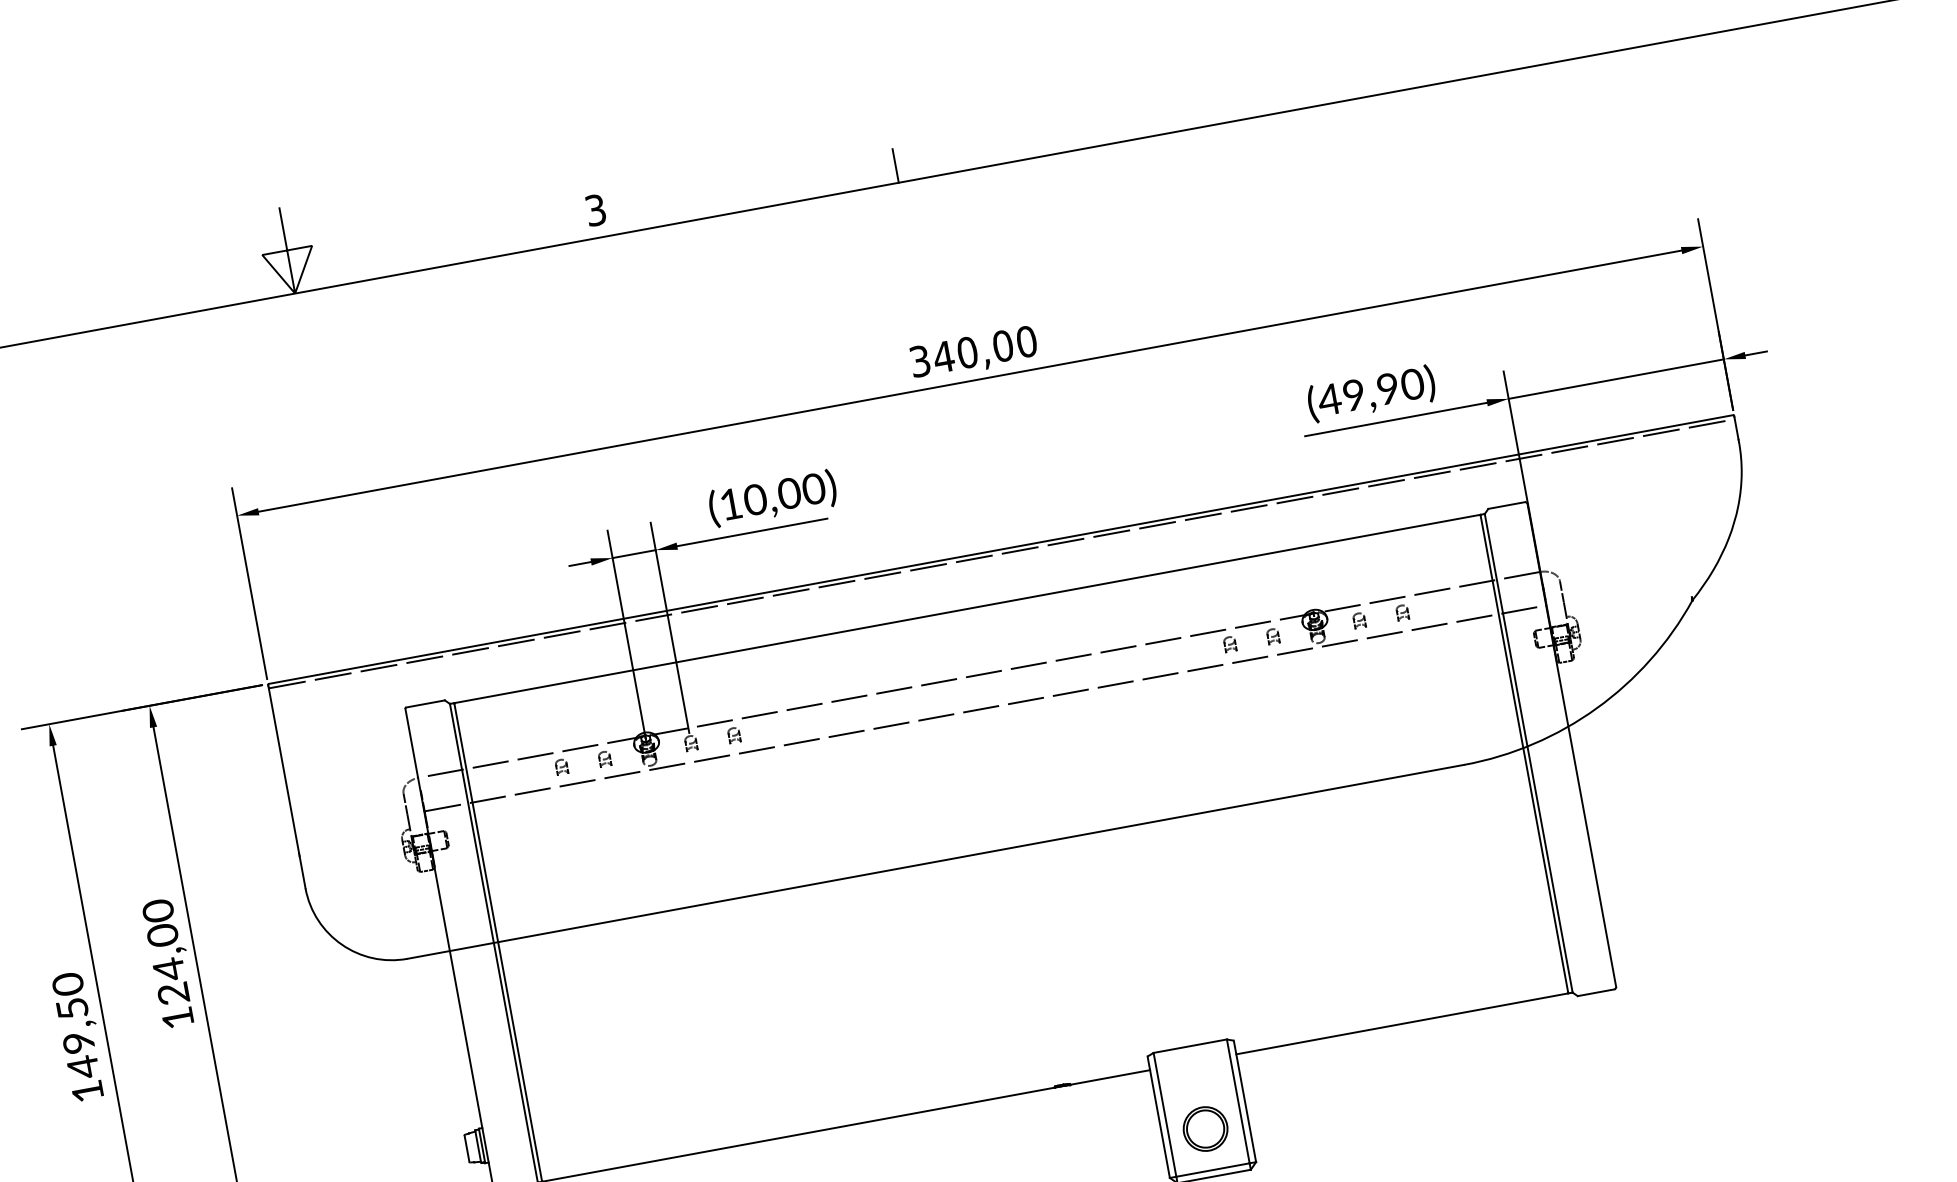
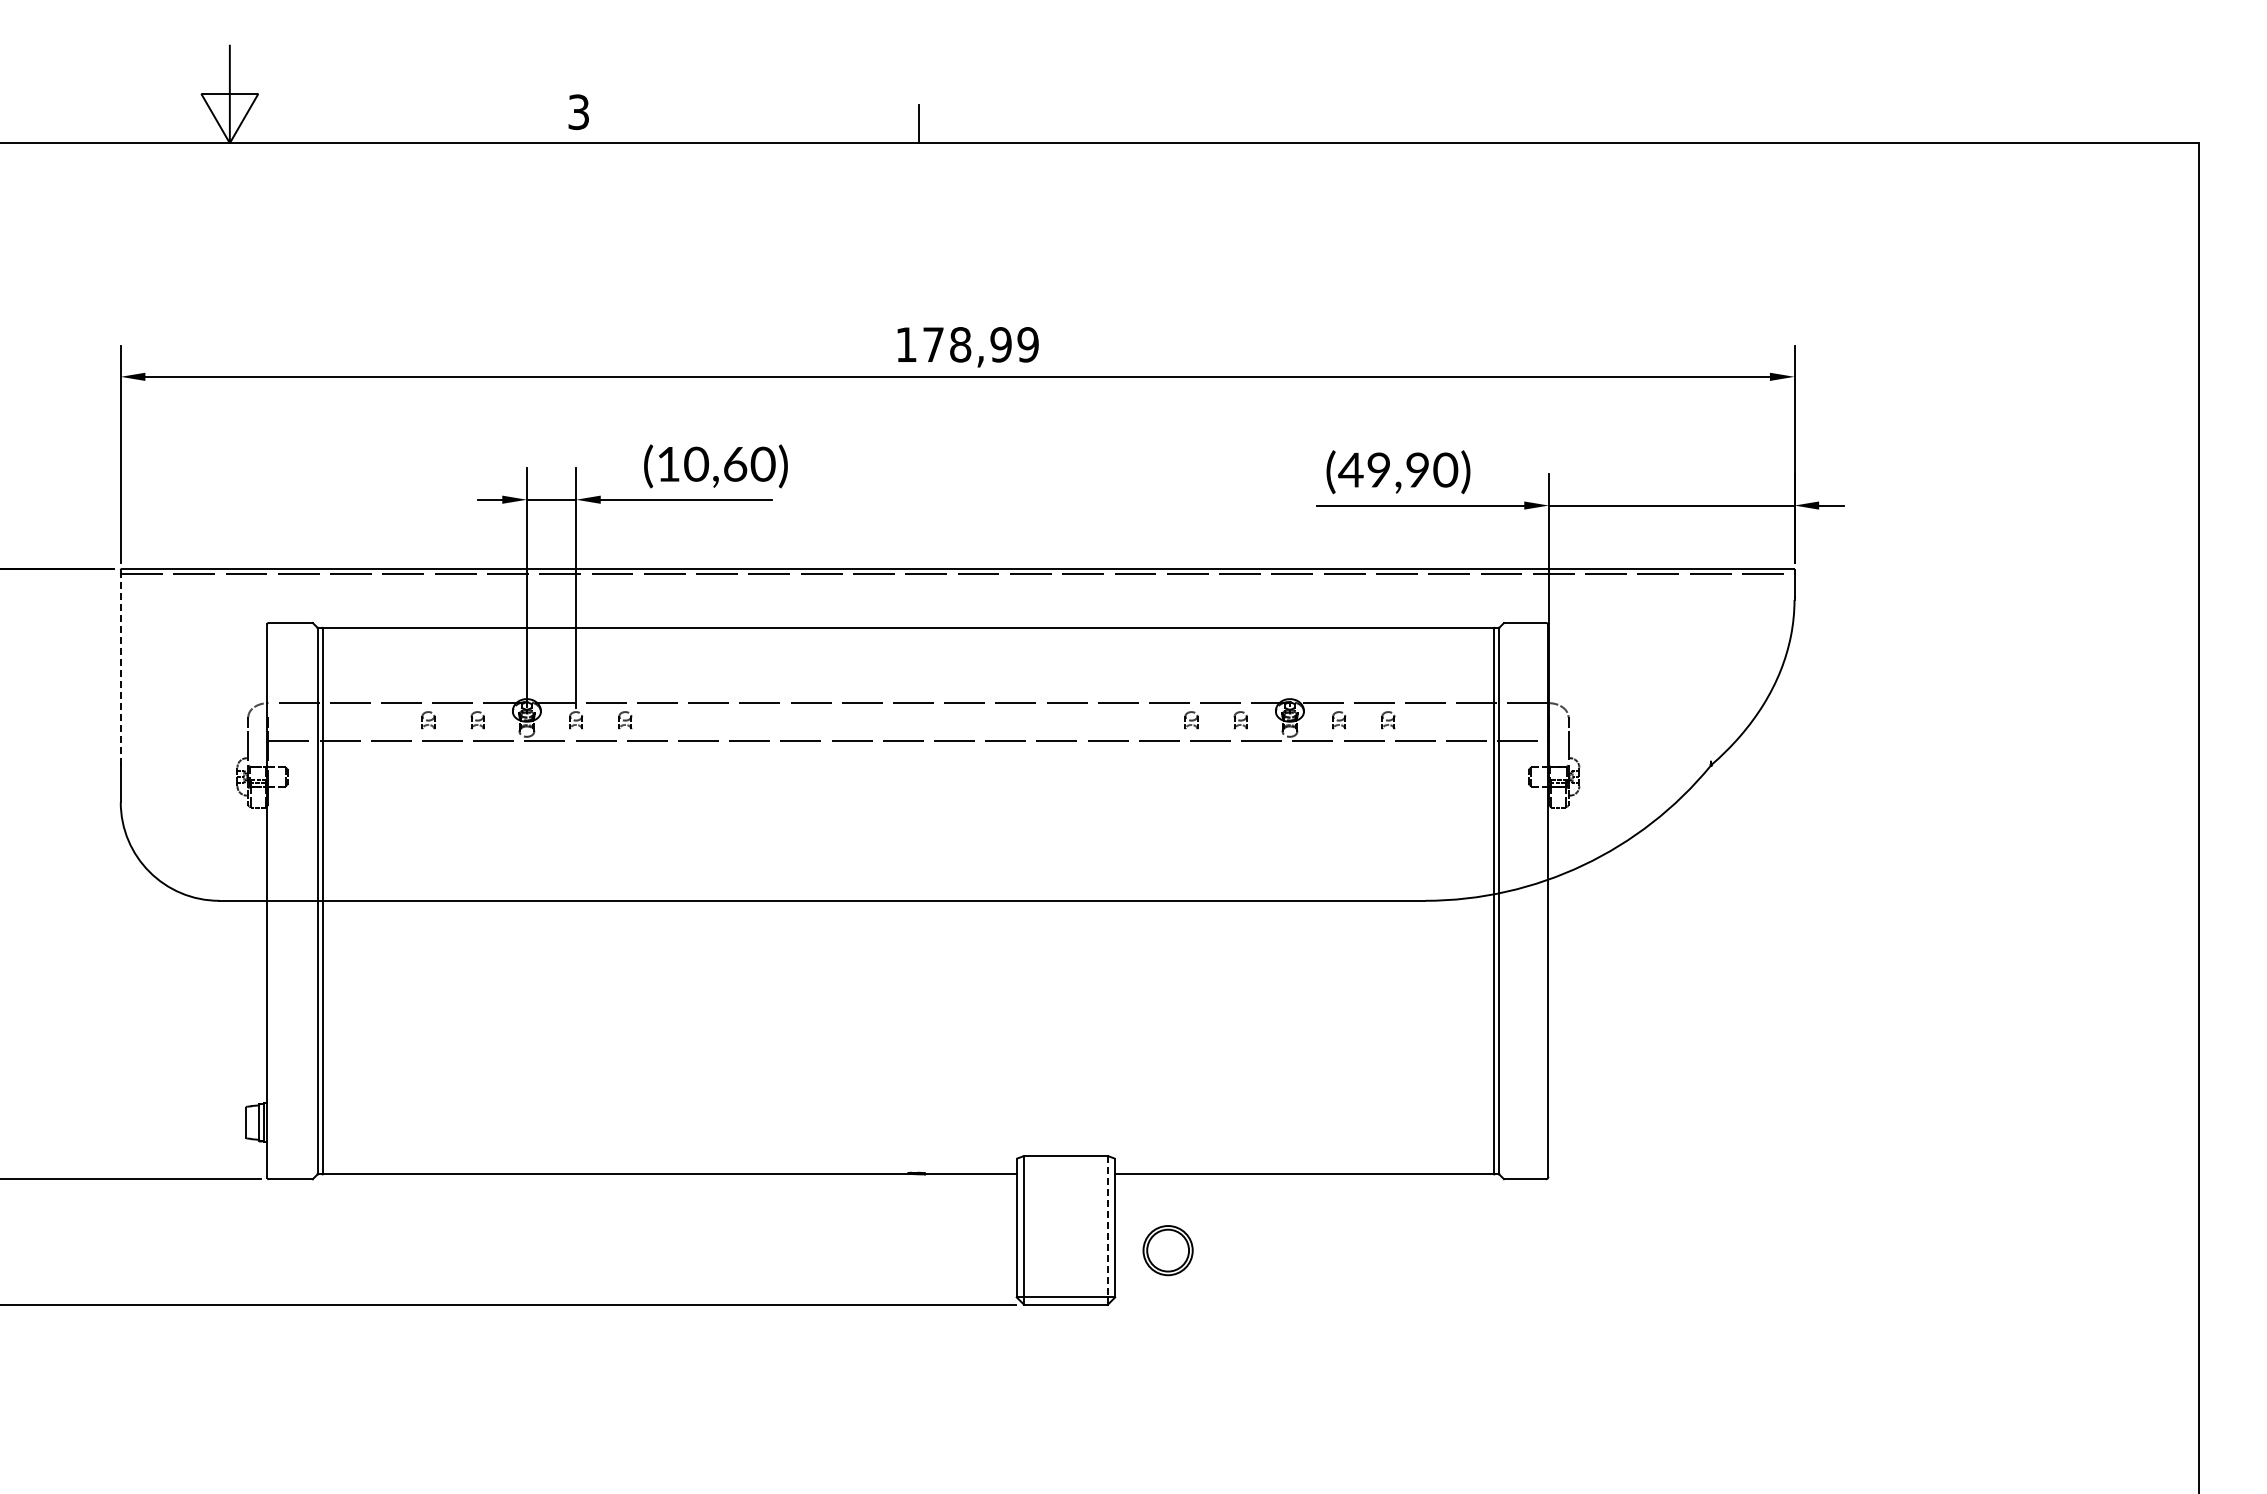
text: (973, 351) -> (967, 344), 340,00 -> 178,99
text: (789, 492) -> (735, 463), (10,00) -> (10,60)
line: (283, 769) -> (120, 666), solid -> dashed
line: (1237, 1101) -> (1107, 1226), solid -> dashed
part: (1205, 1129) -> (1167, 1250), moved

